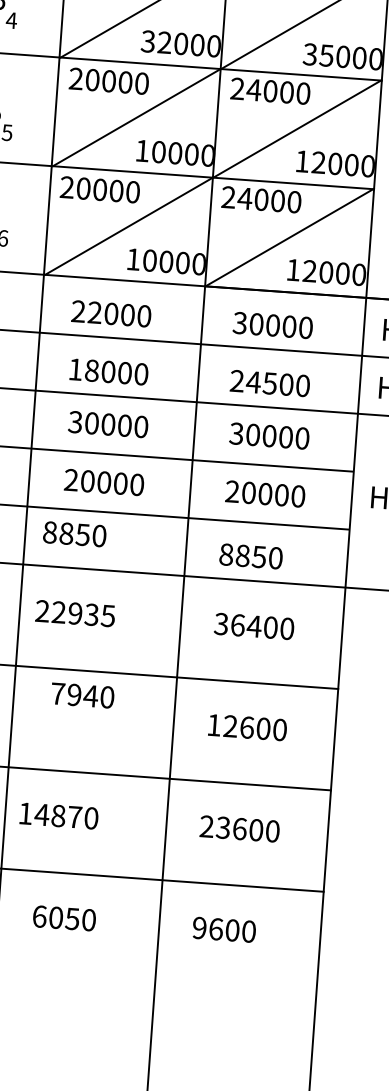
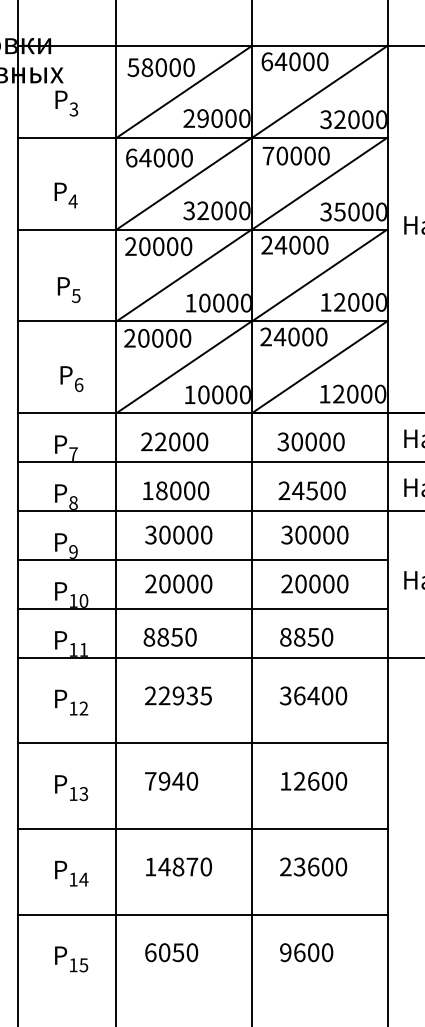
text: (74, 533) -> (169, 636), moved
text: (75, 613) -> (178, 695), moved
text: (82, 695) -> (171, 781), moved
text: (58, 815) -> (178, 866), moved

